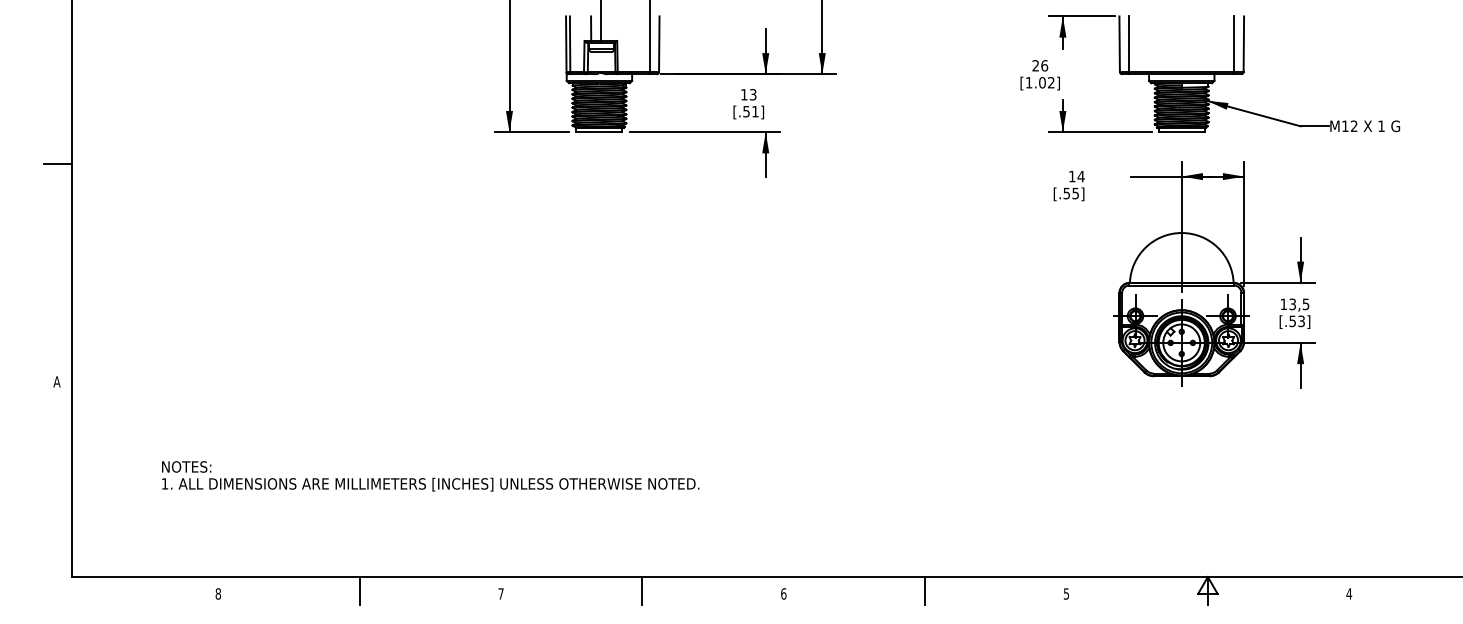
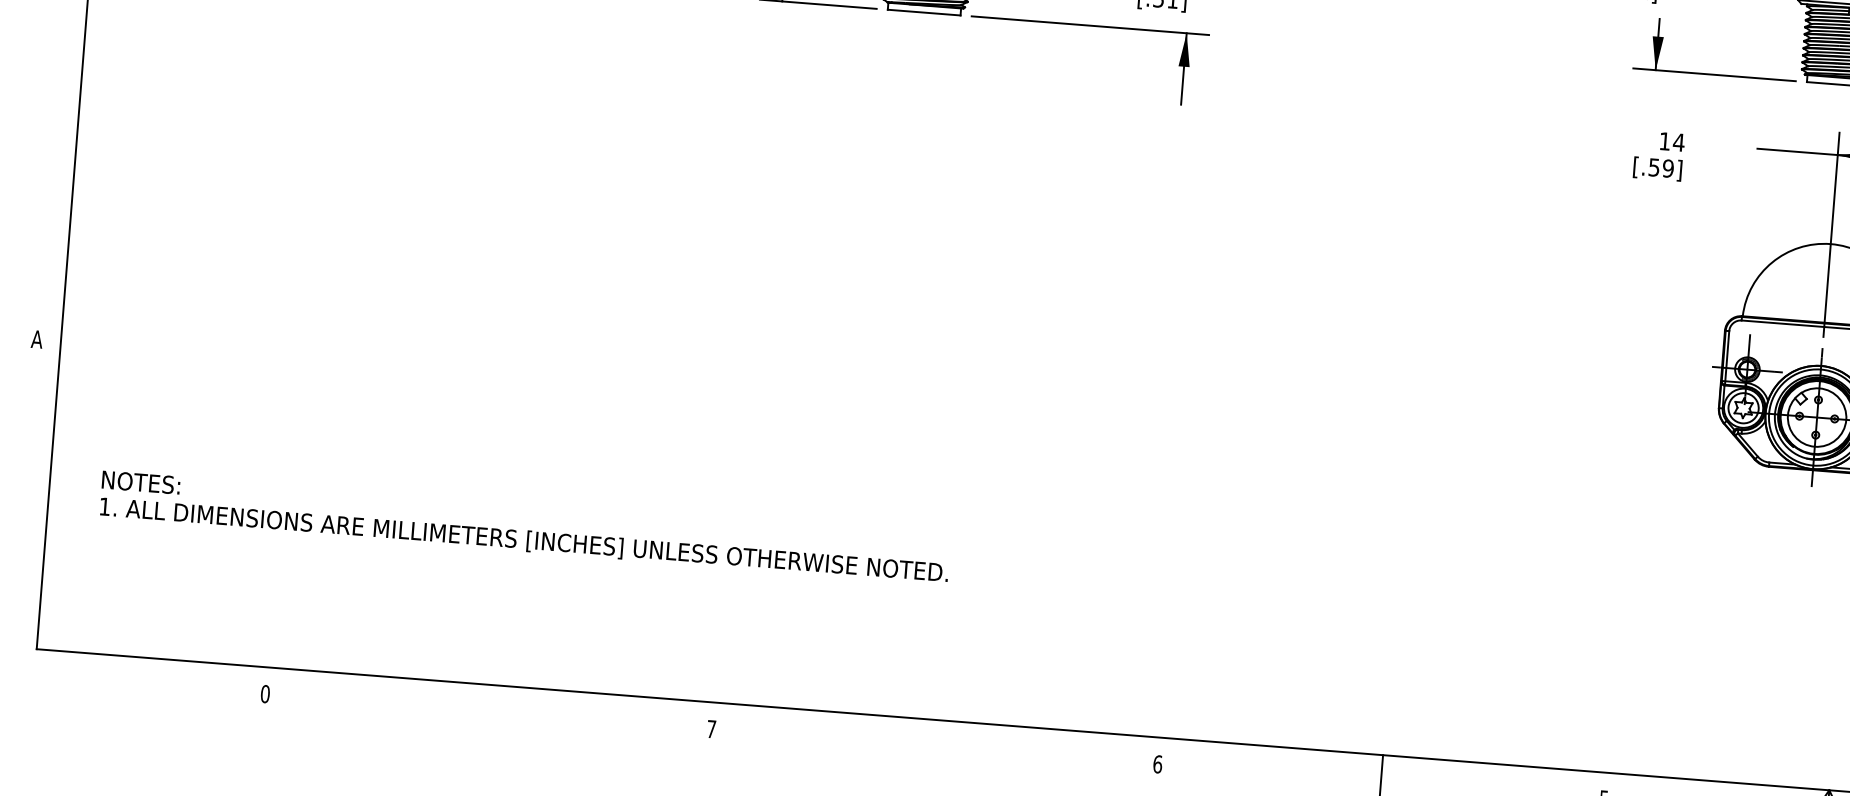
text: (1075, 192) -> (1668, 166), [.55] -> [.59]
text: (430, 476) -> (524, 527), moved
line: (359, 591) -> (488, 707), removed
line: (642, 591) -> (935, 742), removed
text: (218, 593) -> (265, 693), 8 -> 0

